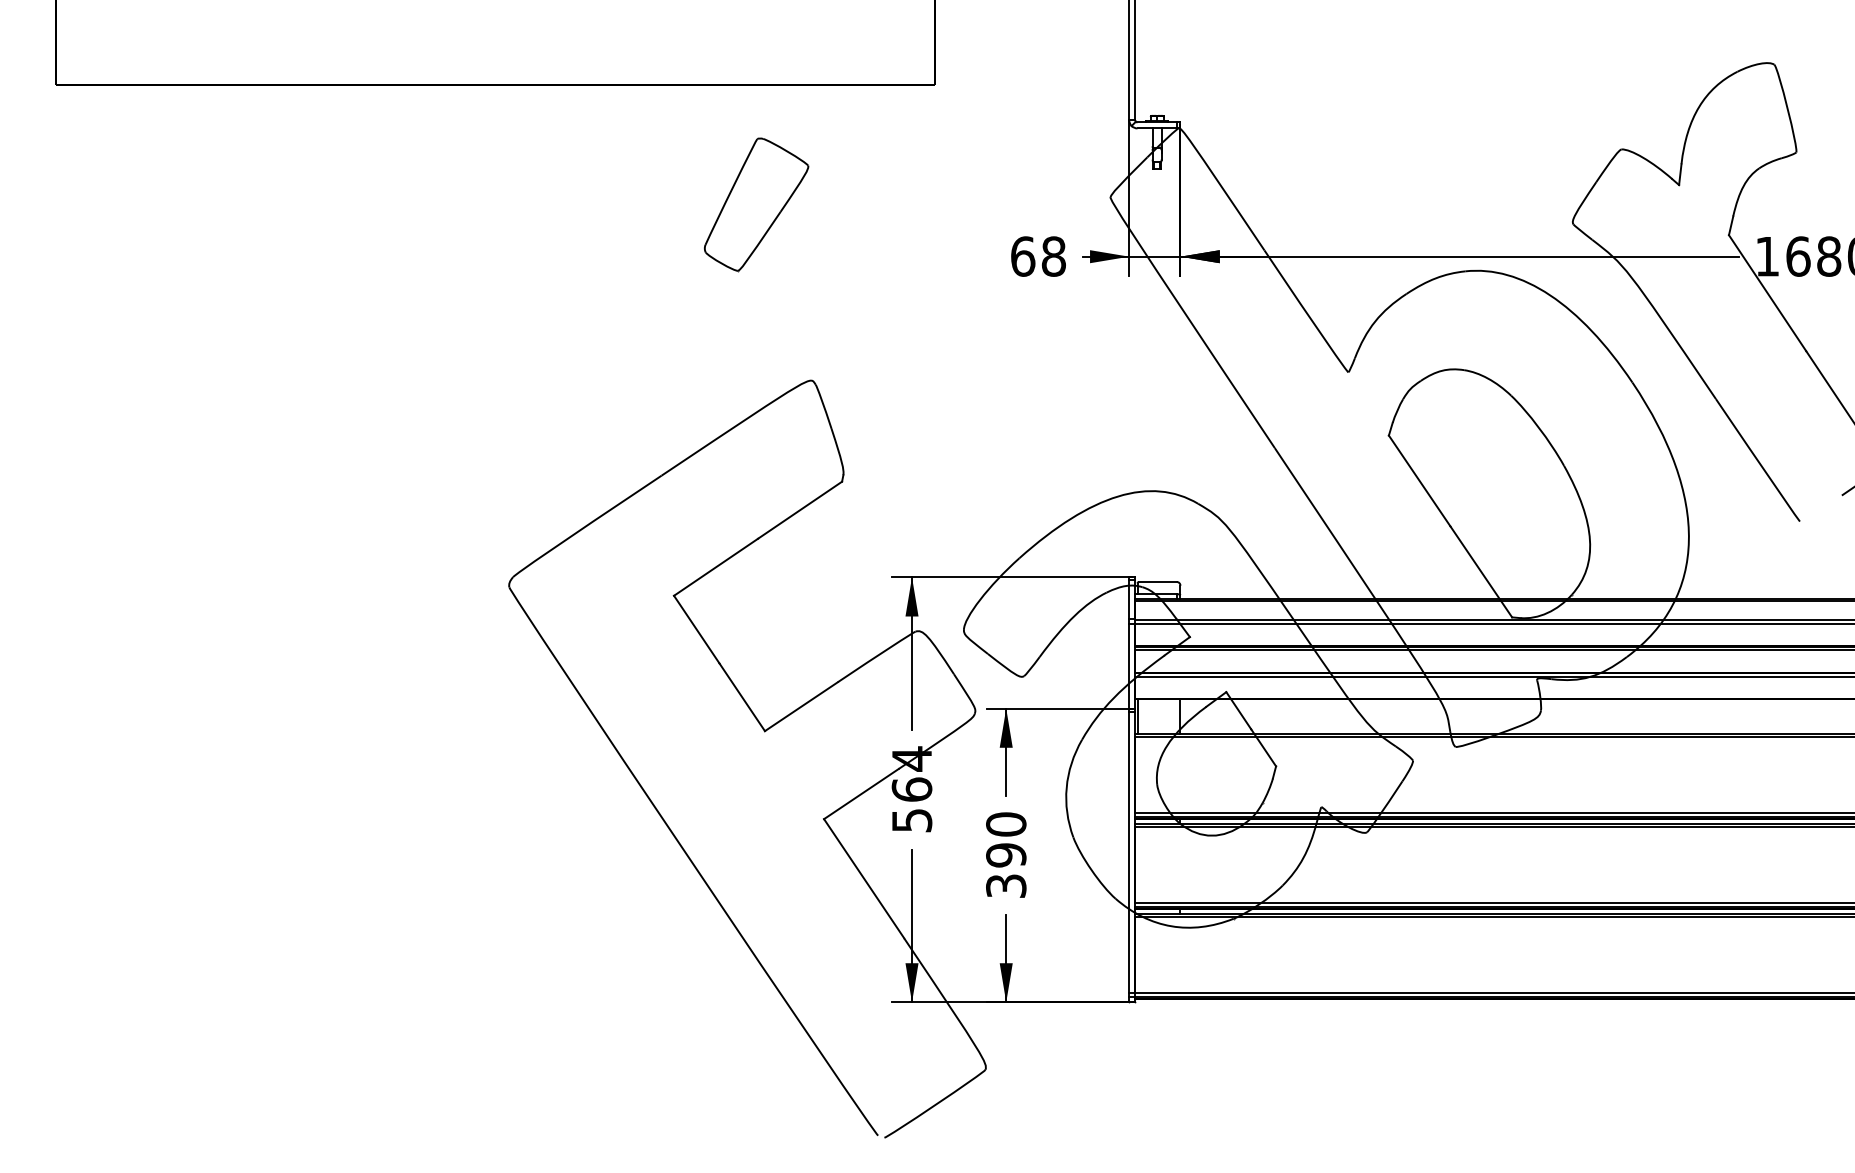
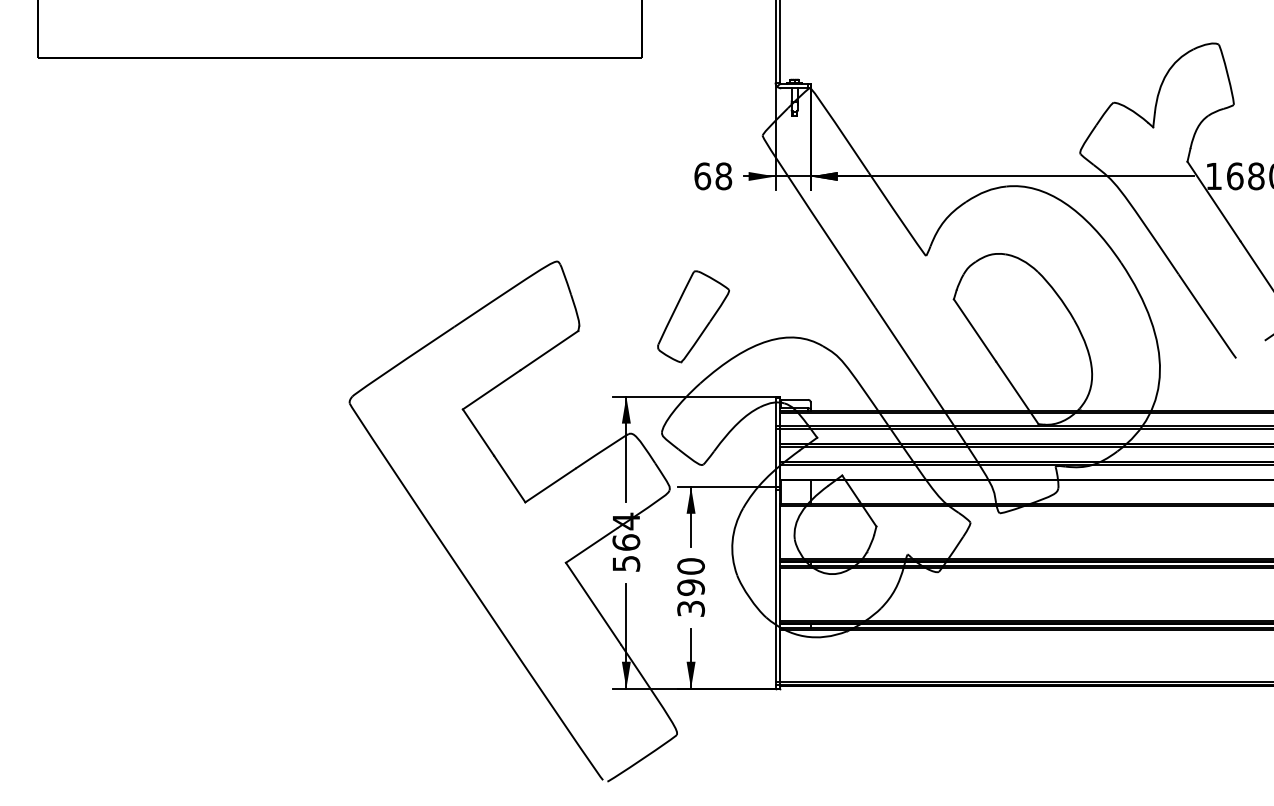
part: (756, 204) -> (693, 316), moved

